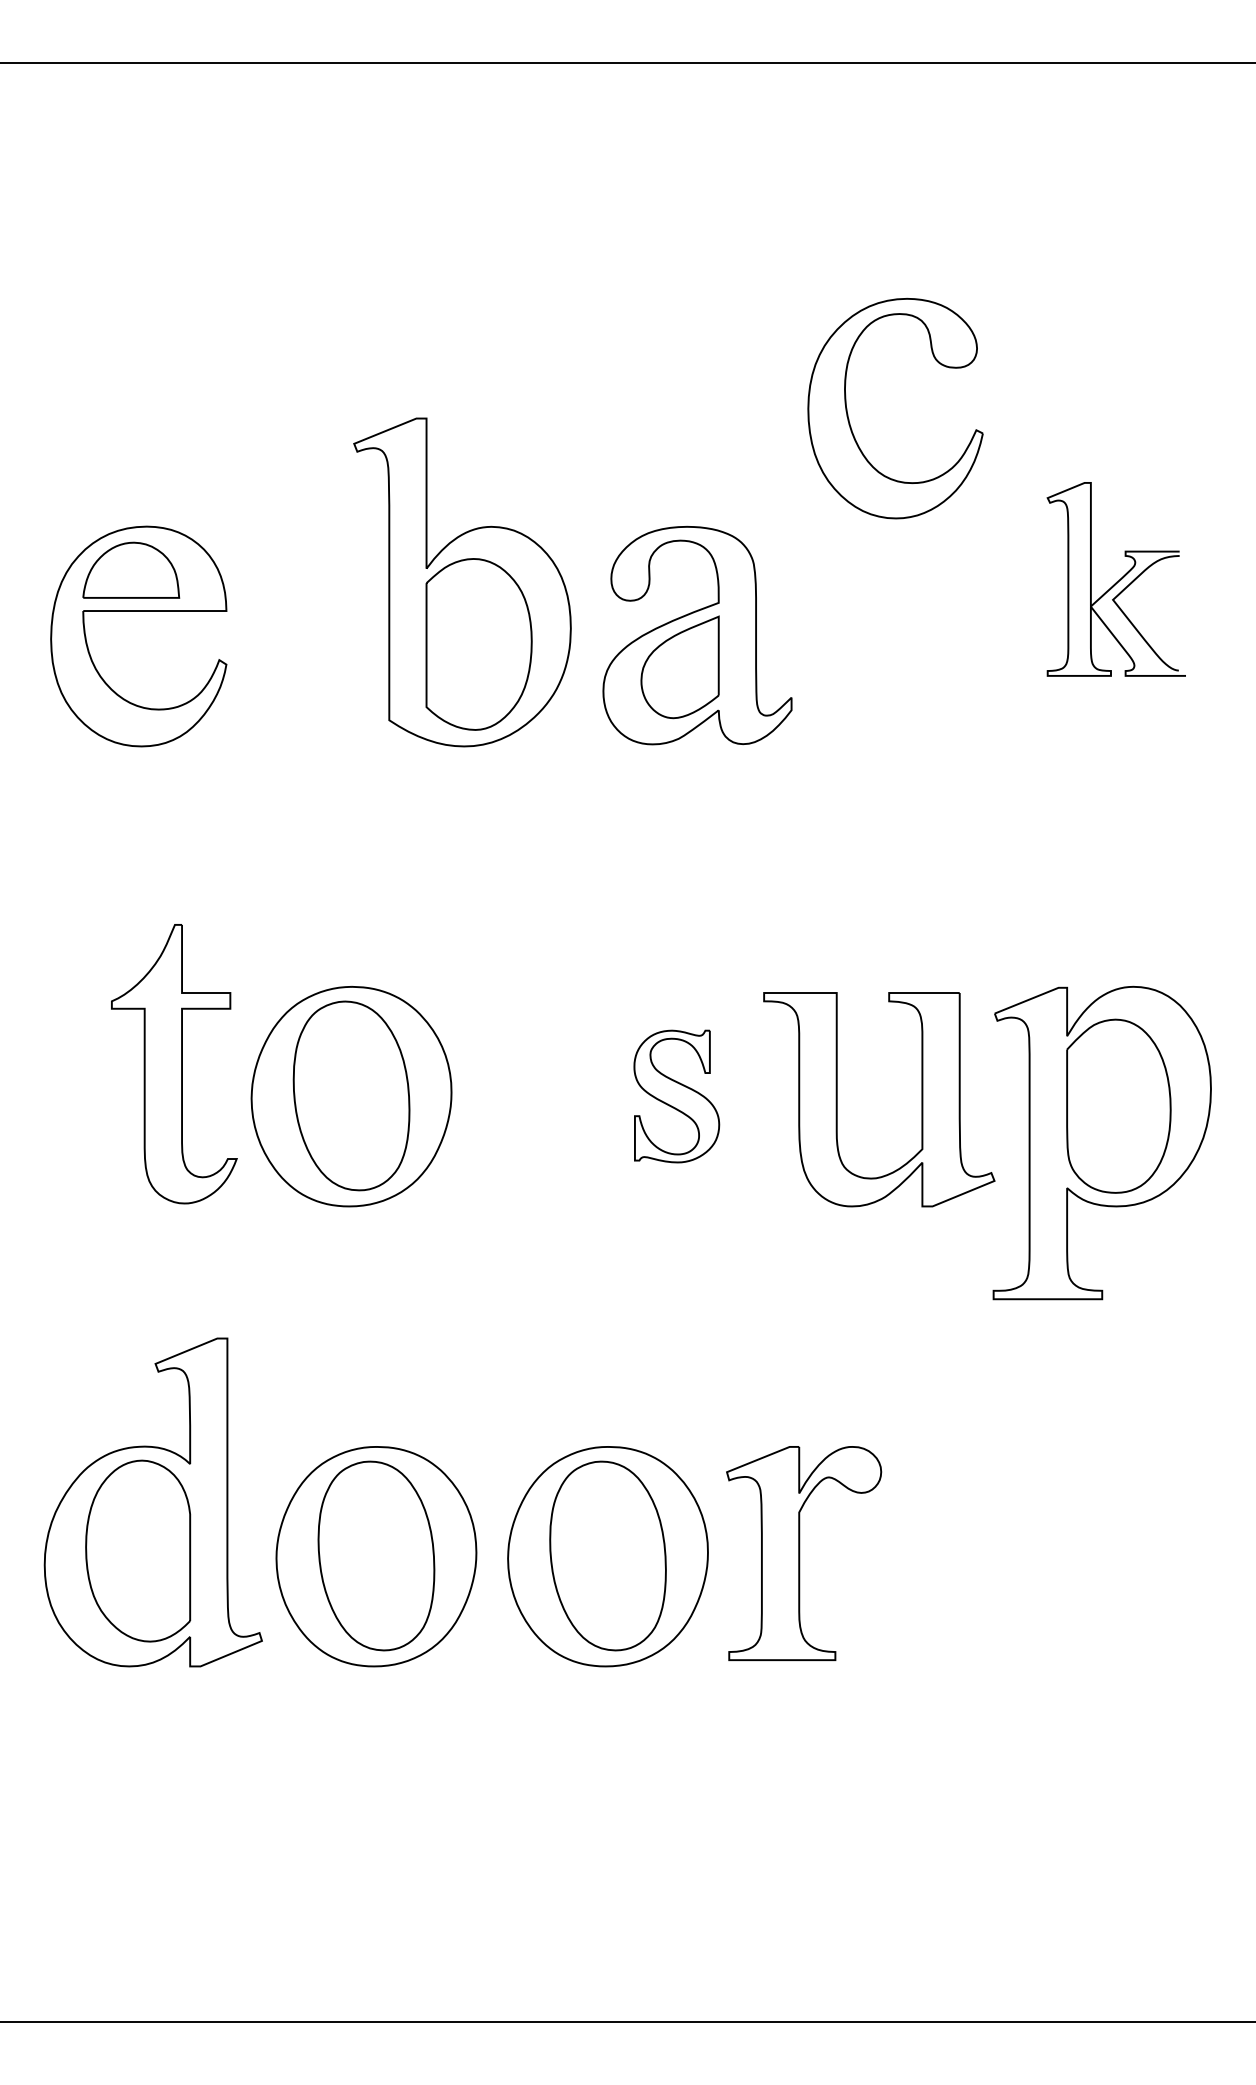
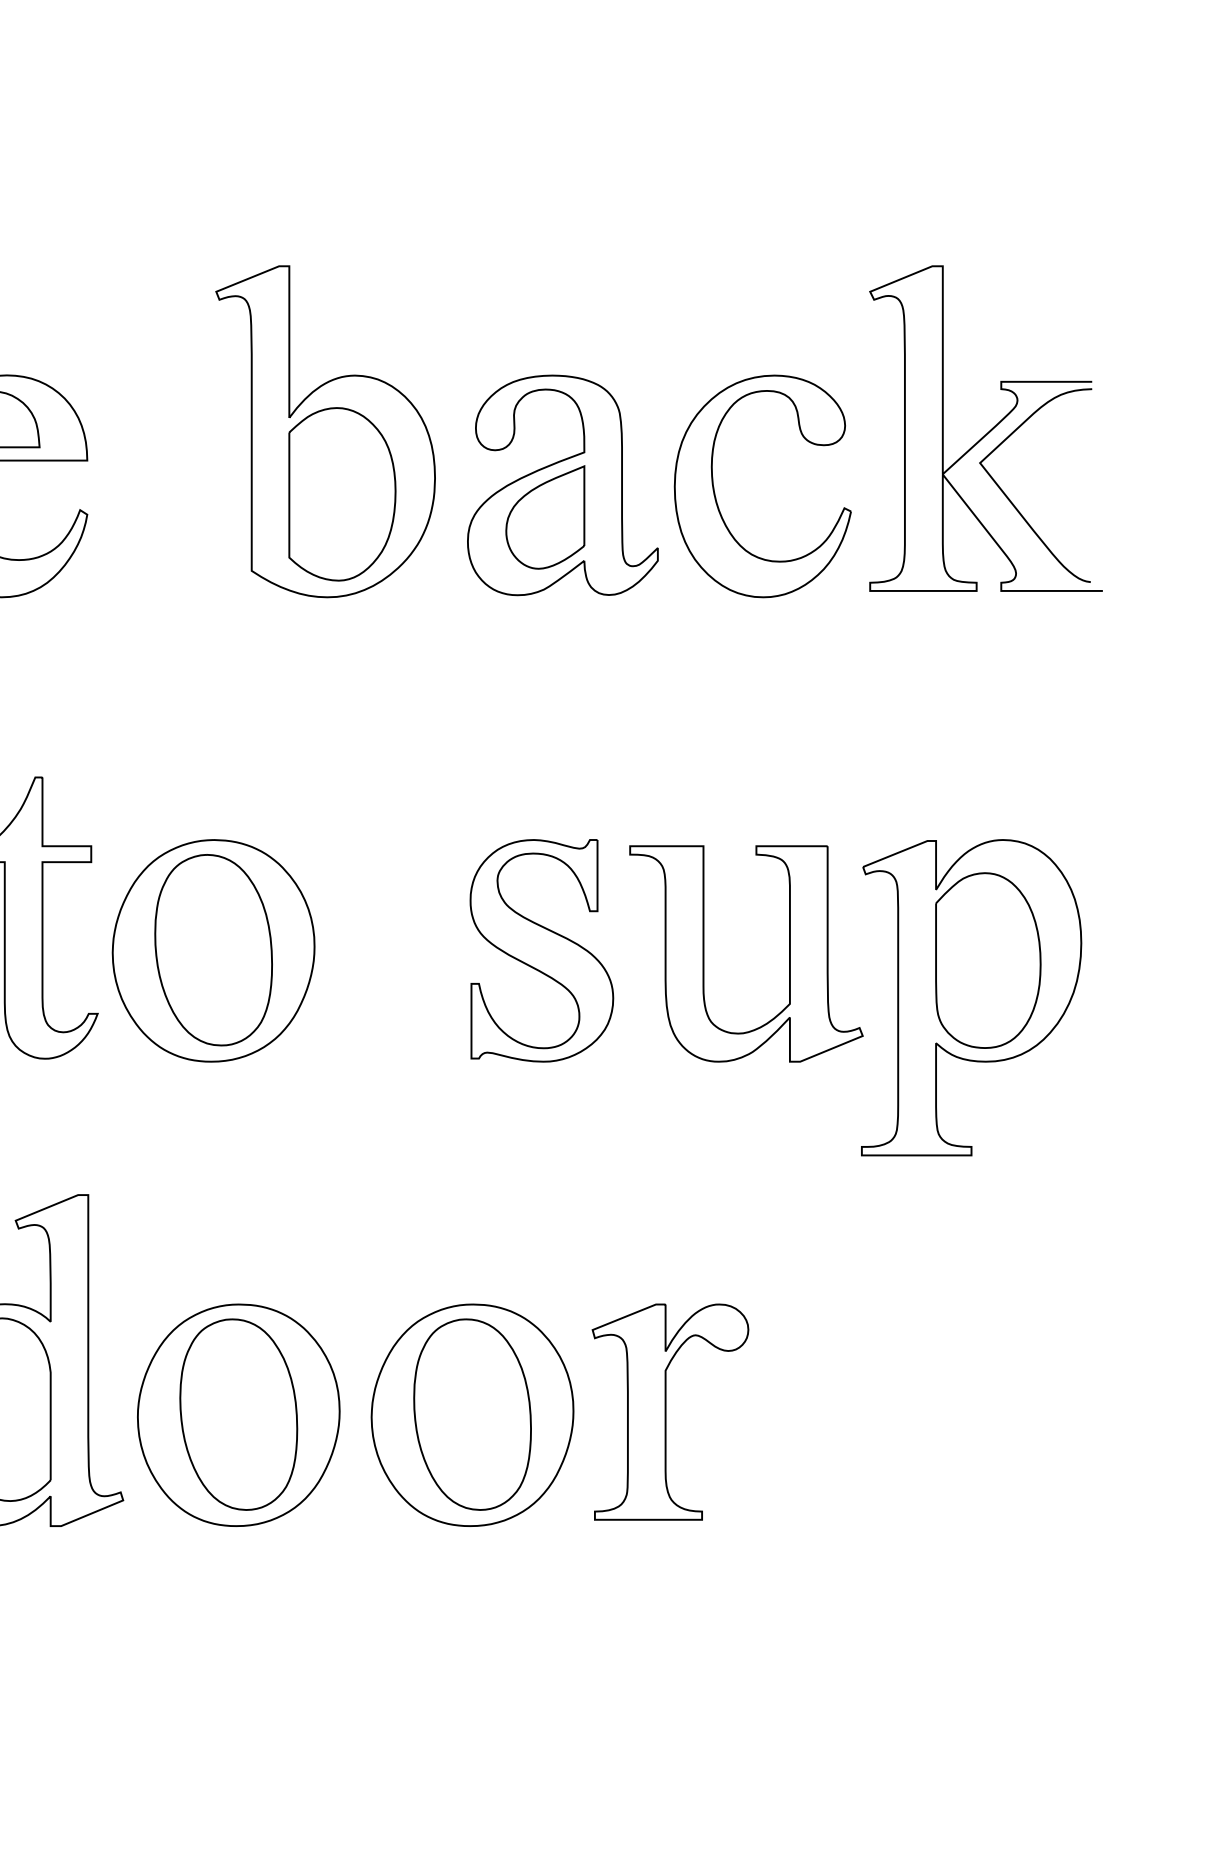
part: (849, 418) -> (716, 496), moved
part: (1116, 579) -> (985, 428), size x1.67
part: (676, 1096) -> (541, 950), size x1.67

